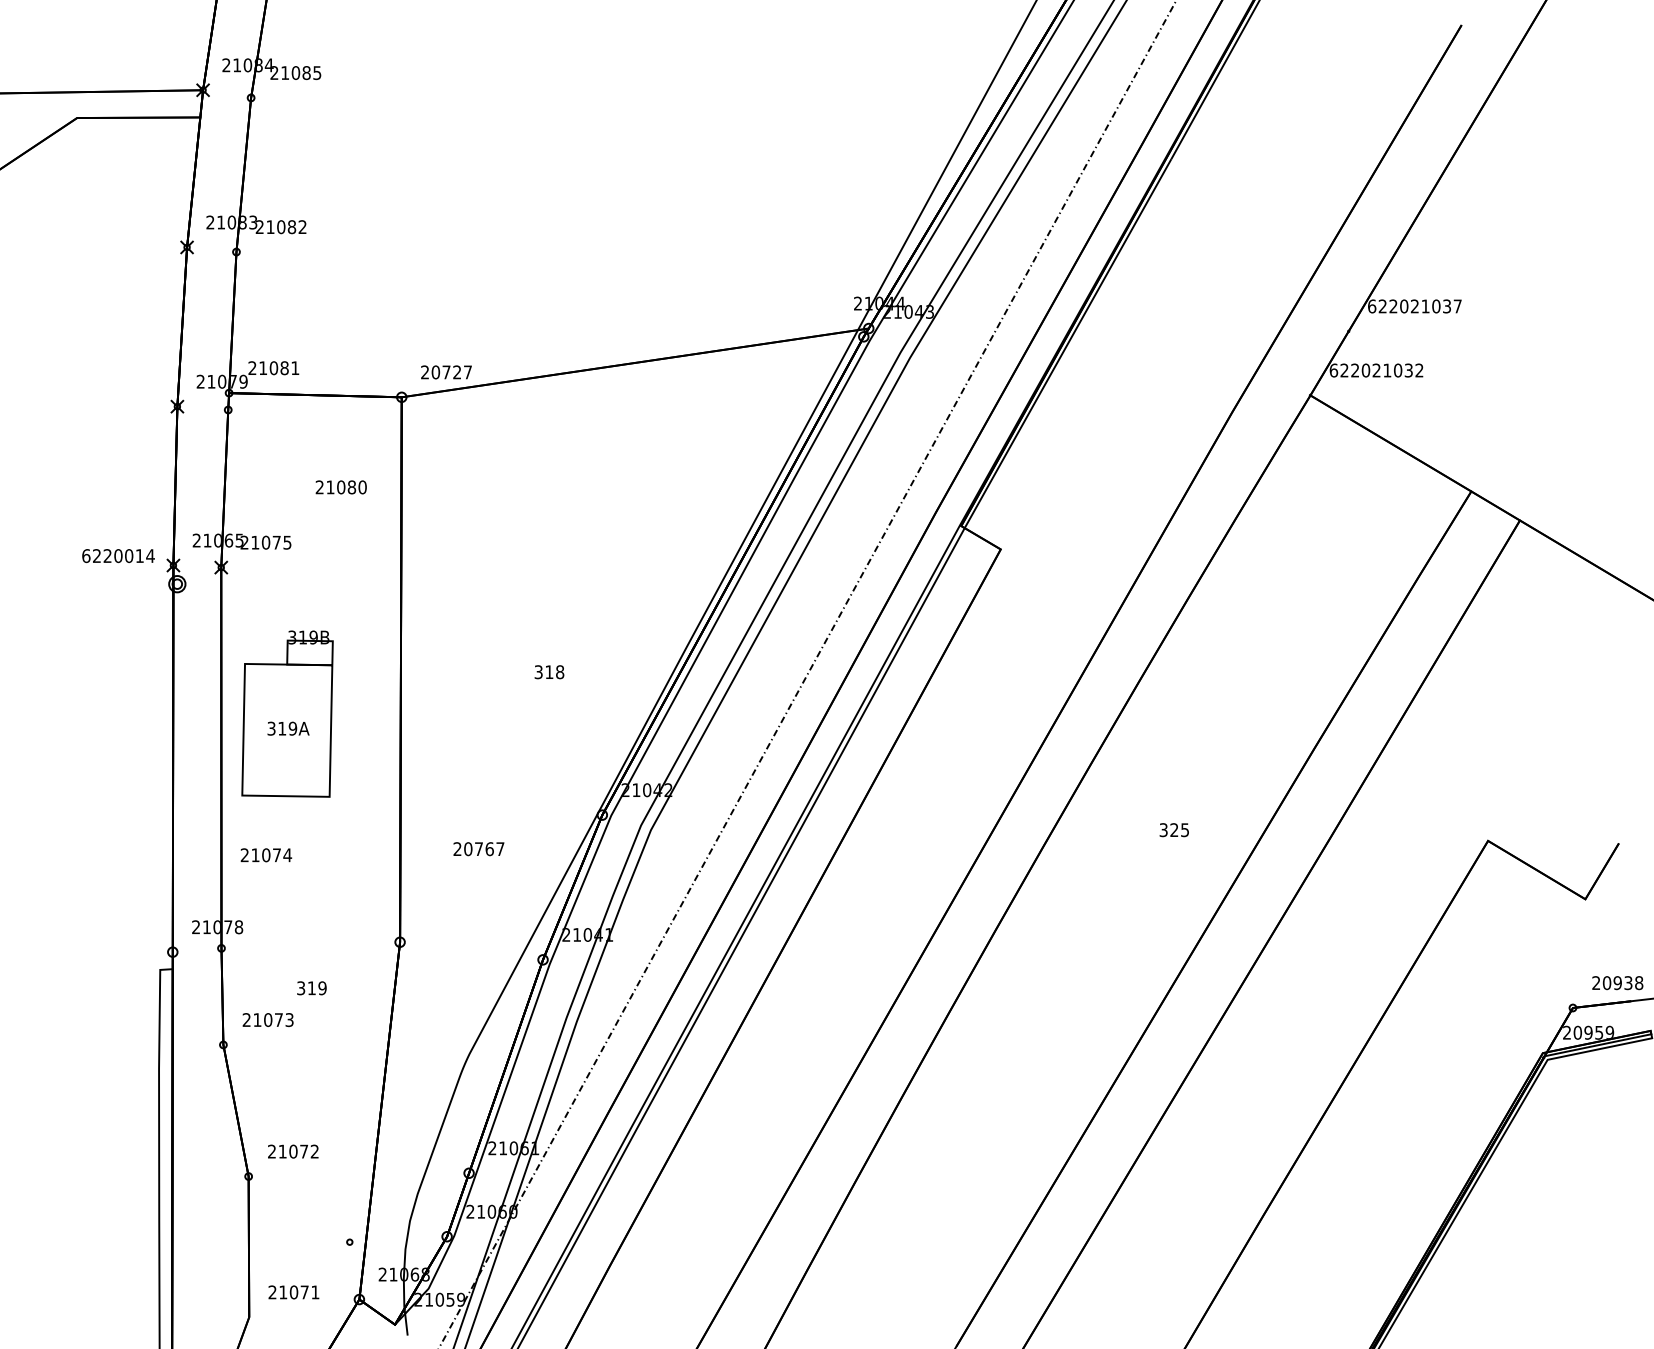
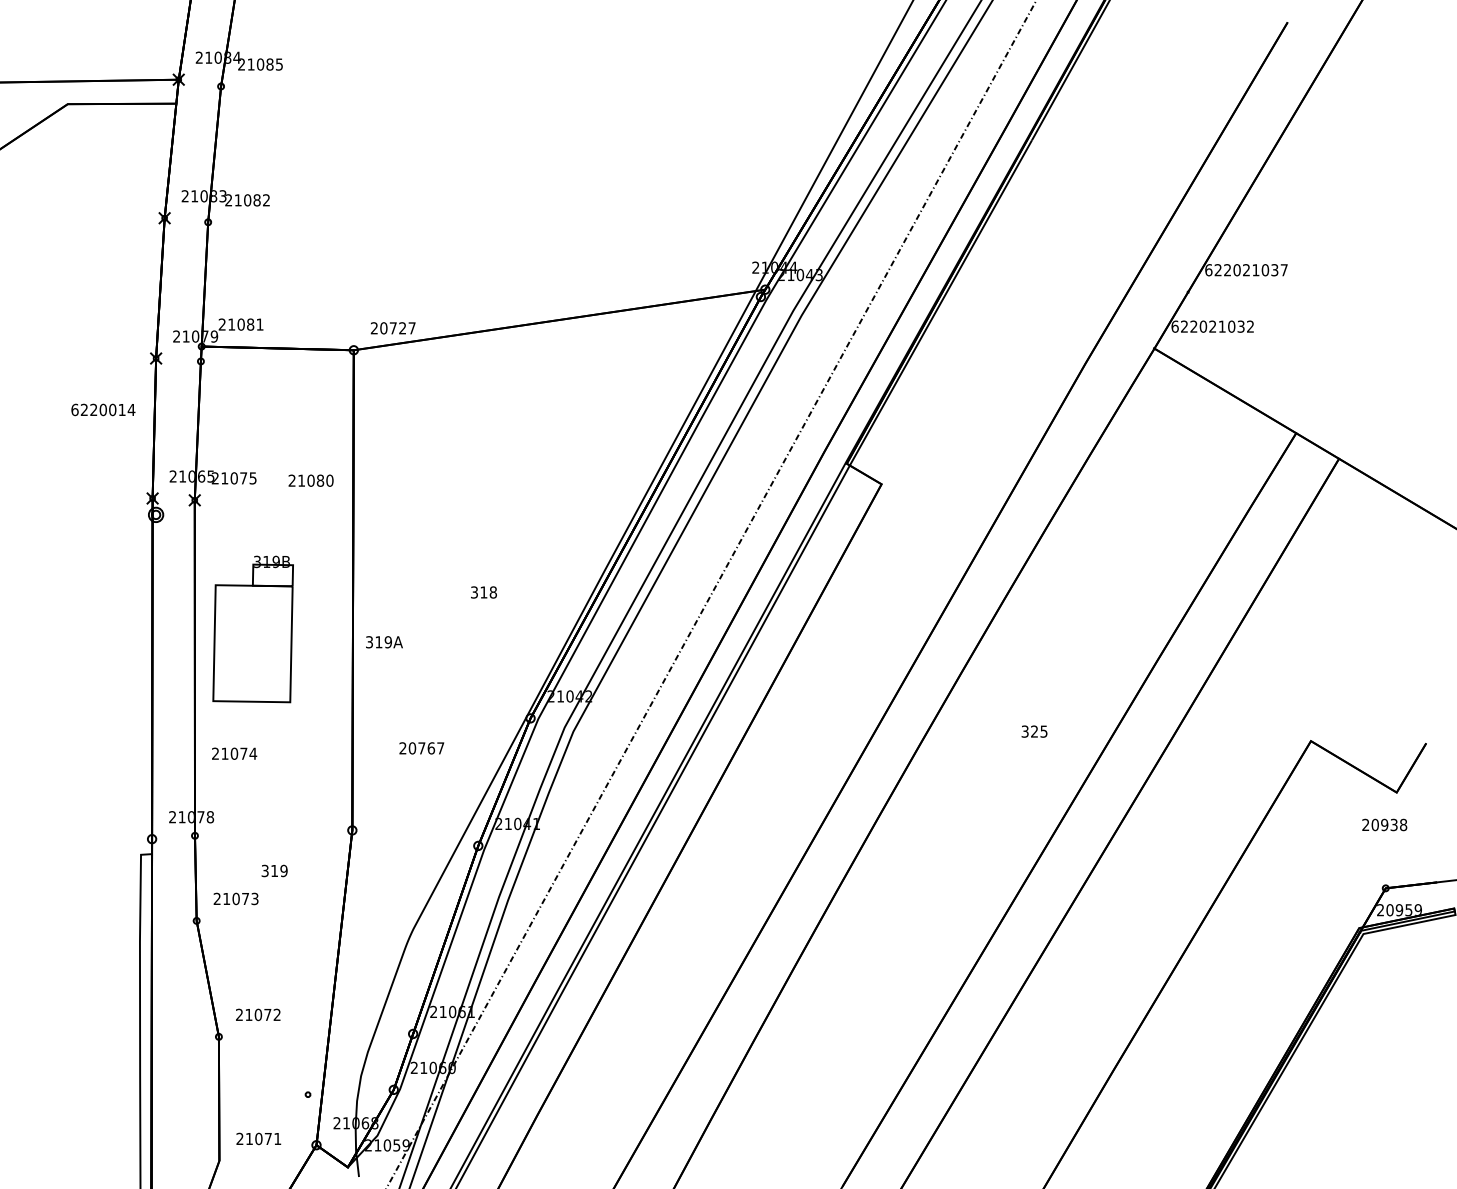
text: (340, 487) -> (310, 480), moved
text: (118, 556) -> (103, 410), moved
text: (288, 728) -> (384, 642), moved
text: (1617, 983) -> (1384, 825), moved

